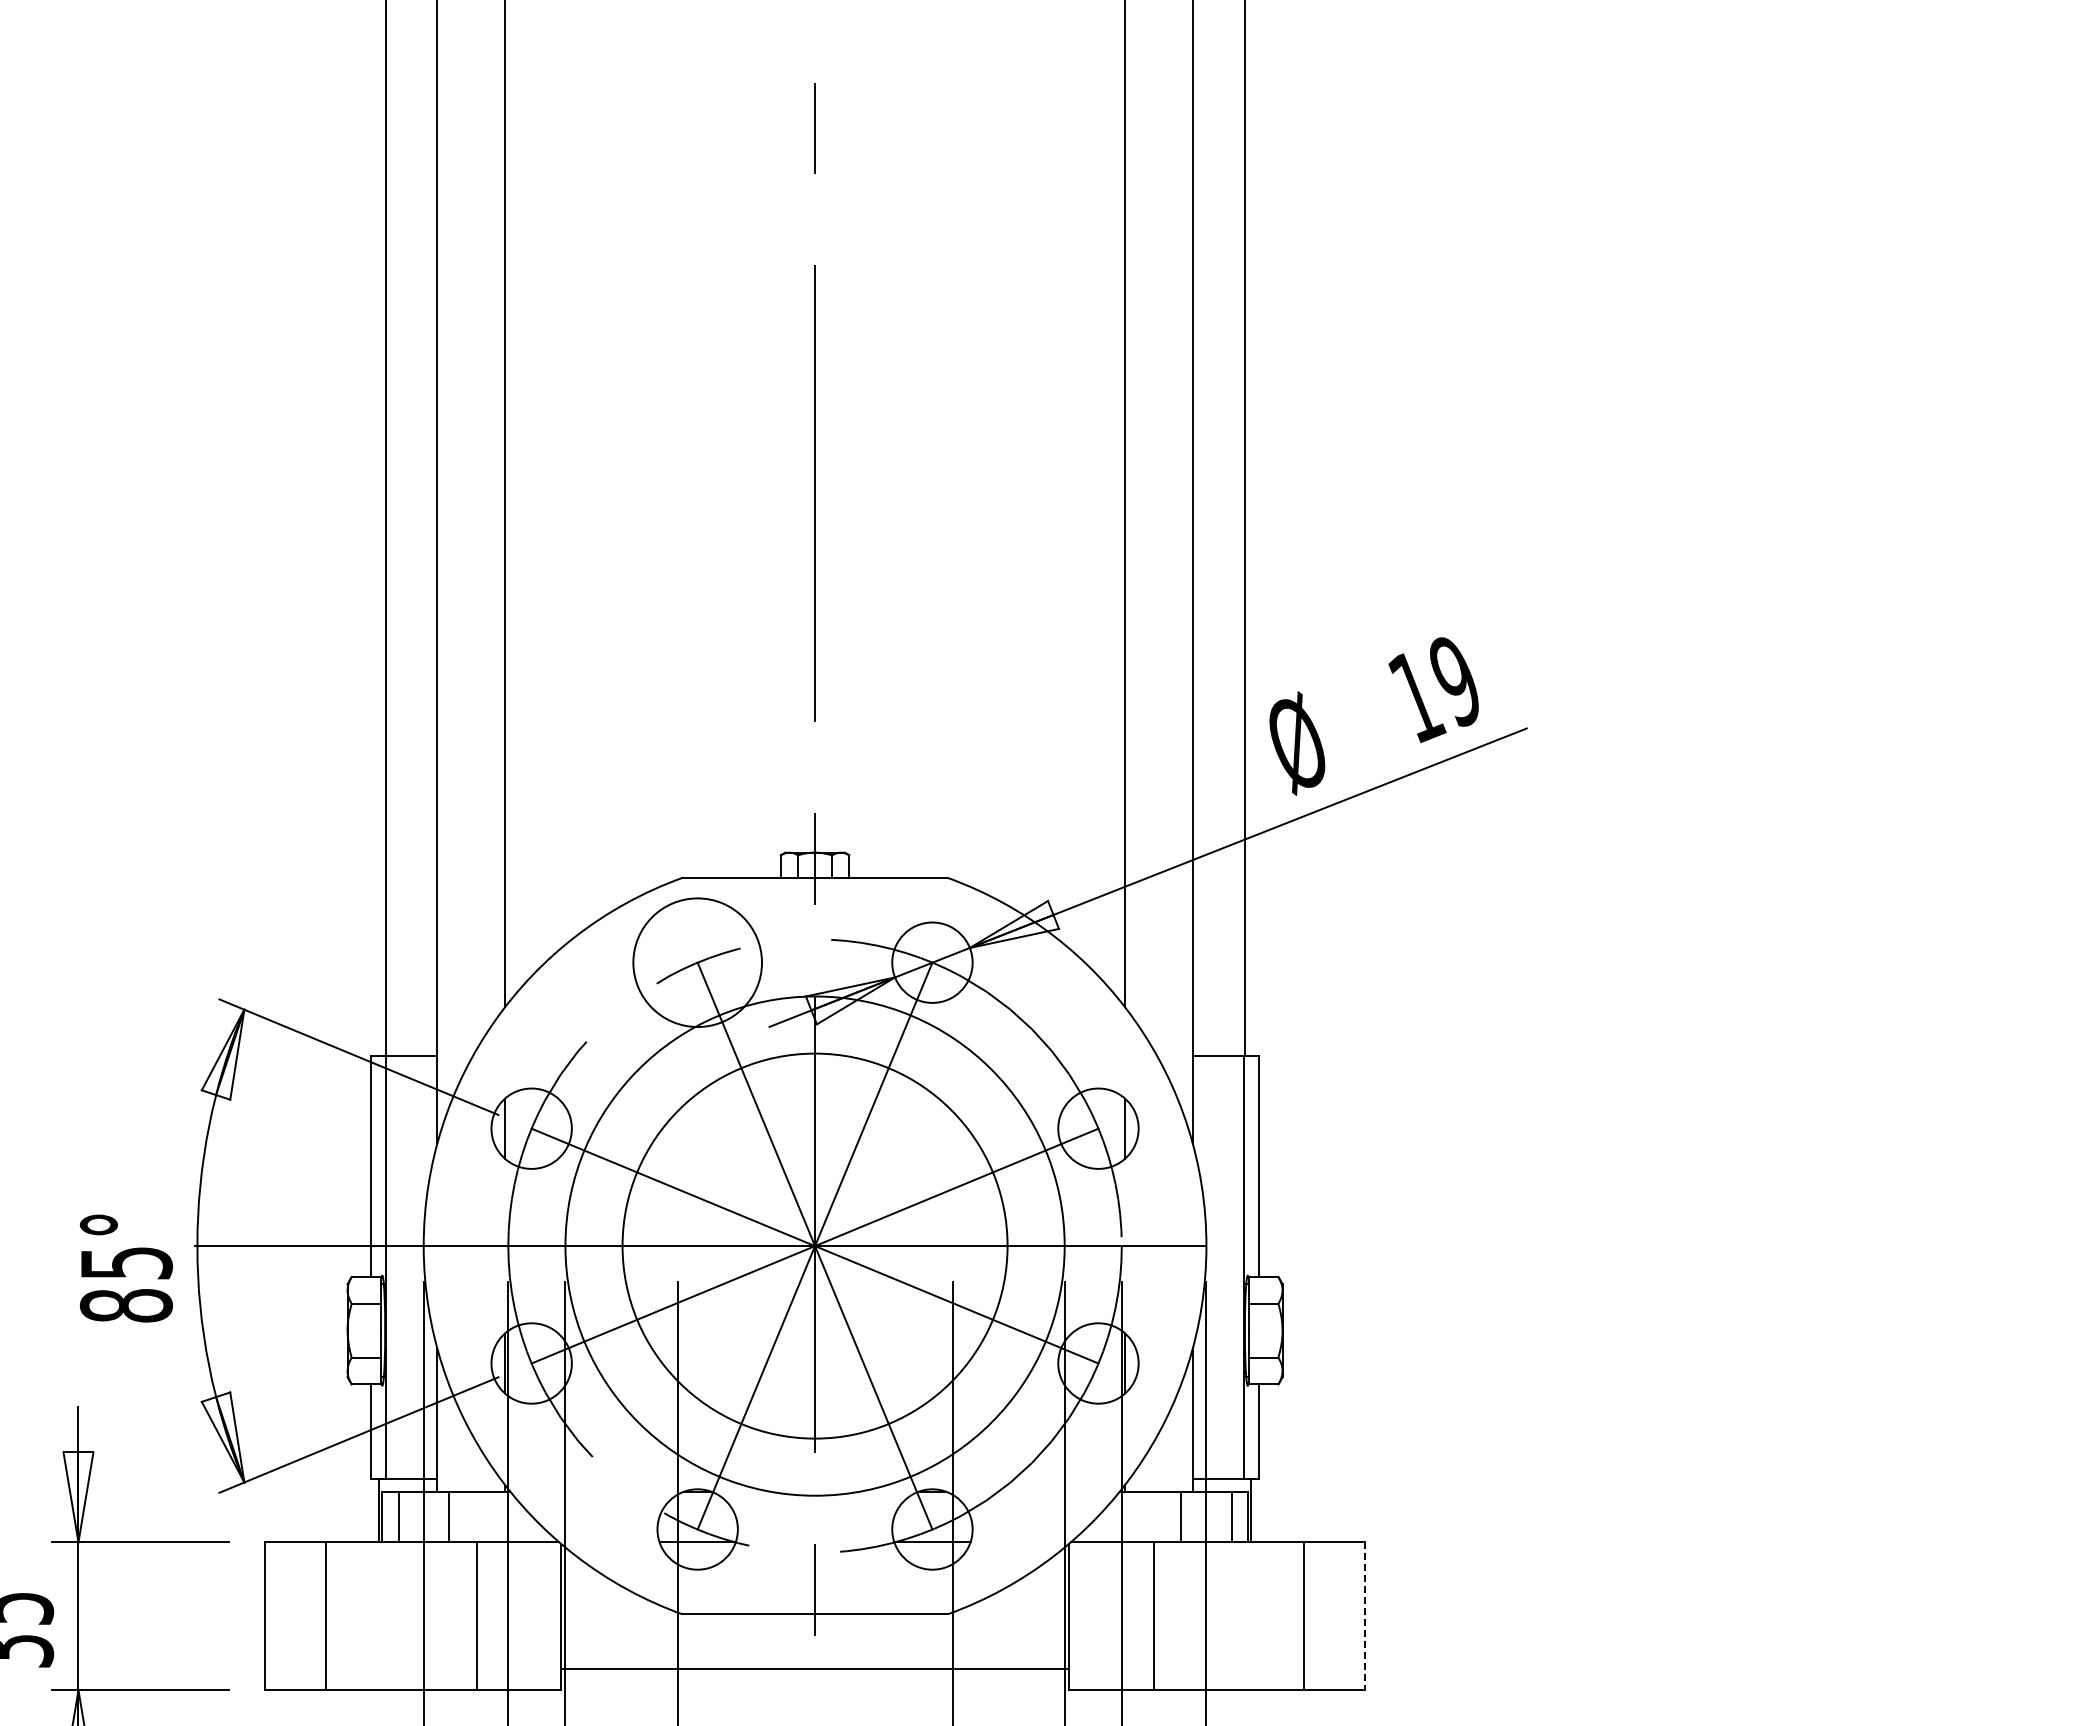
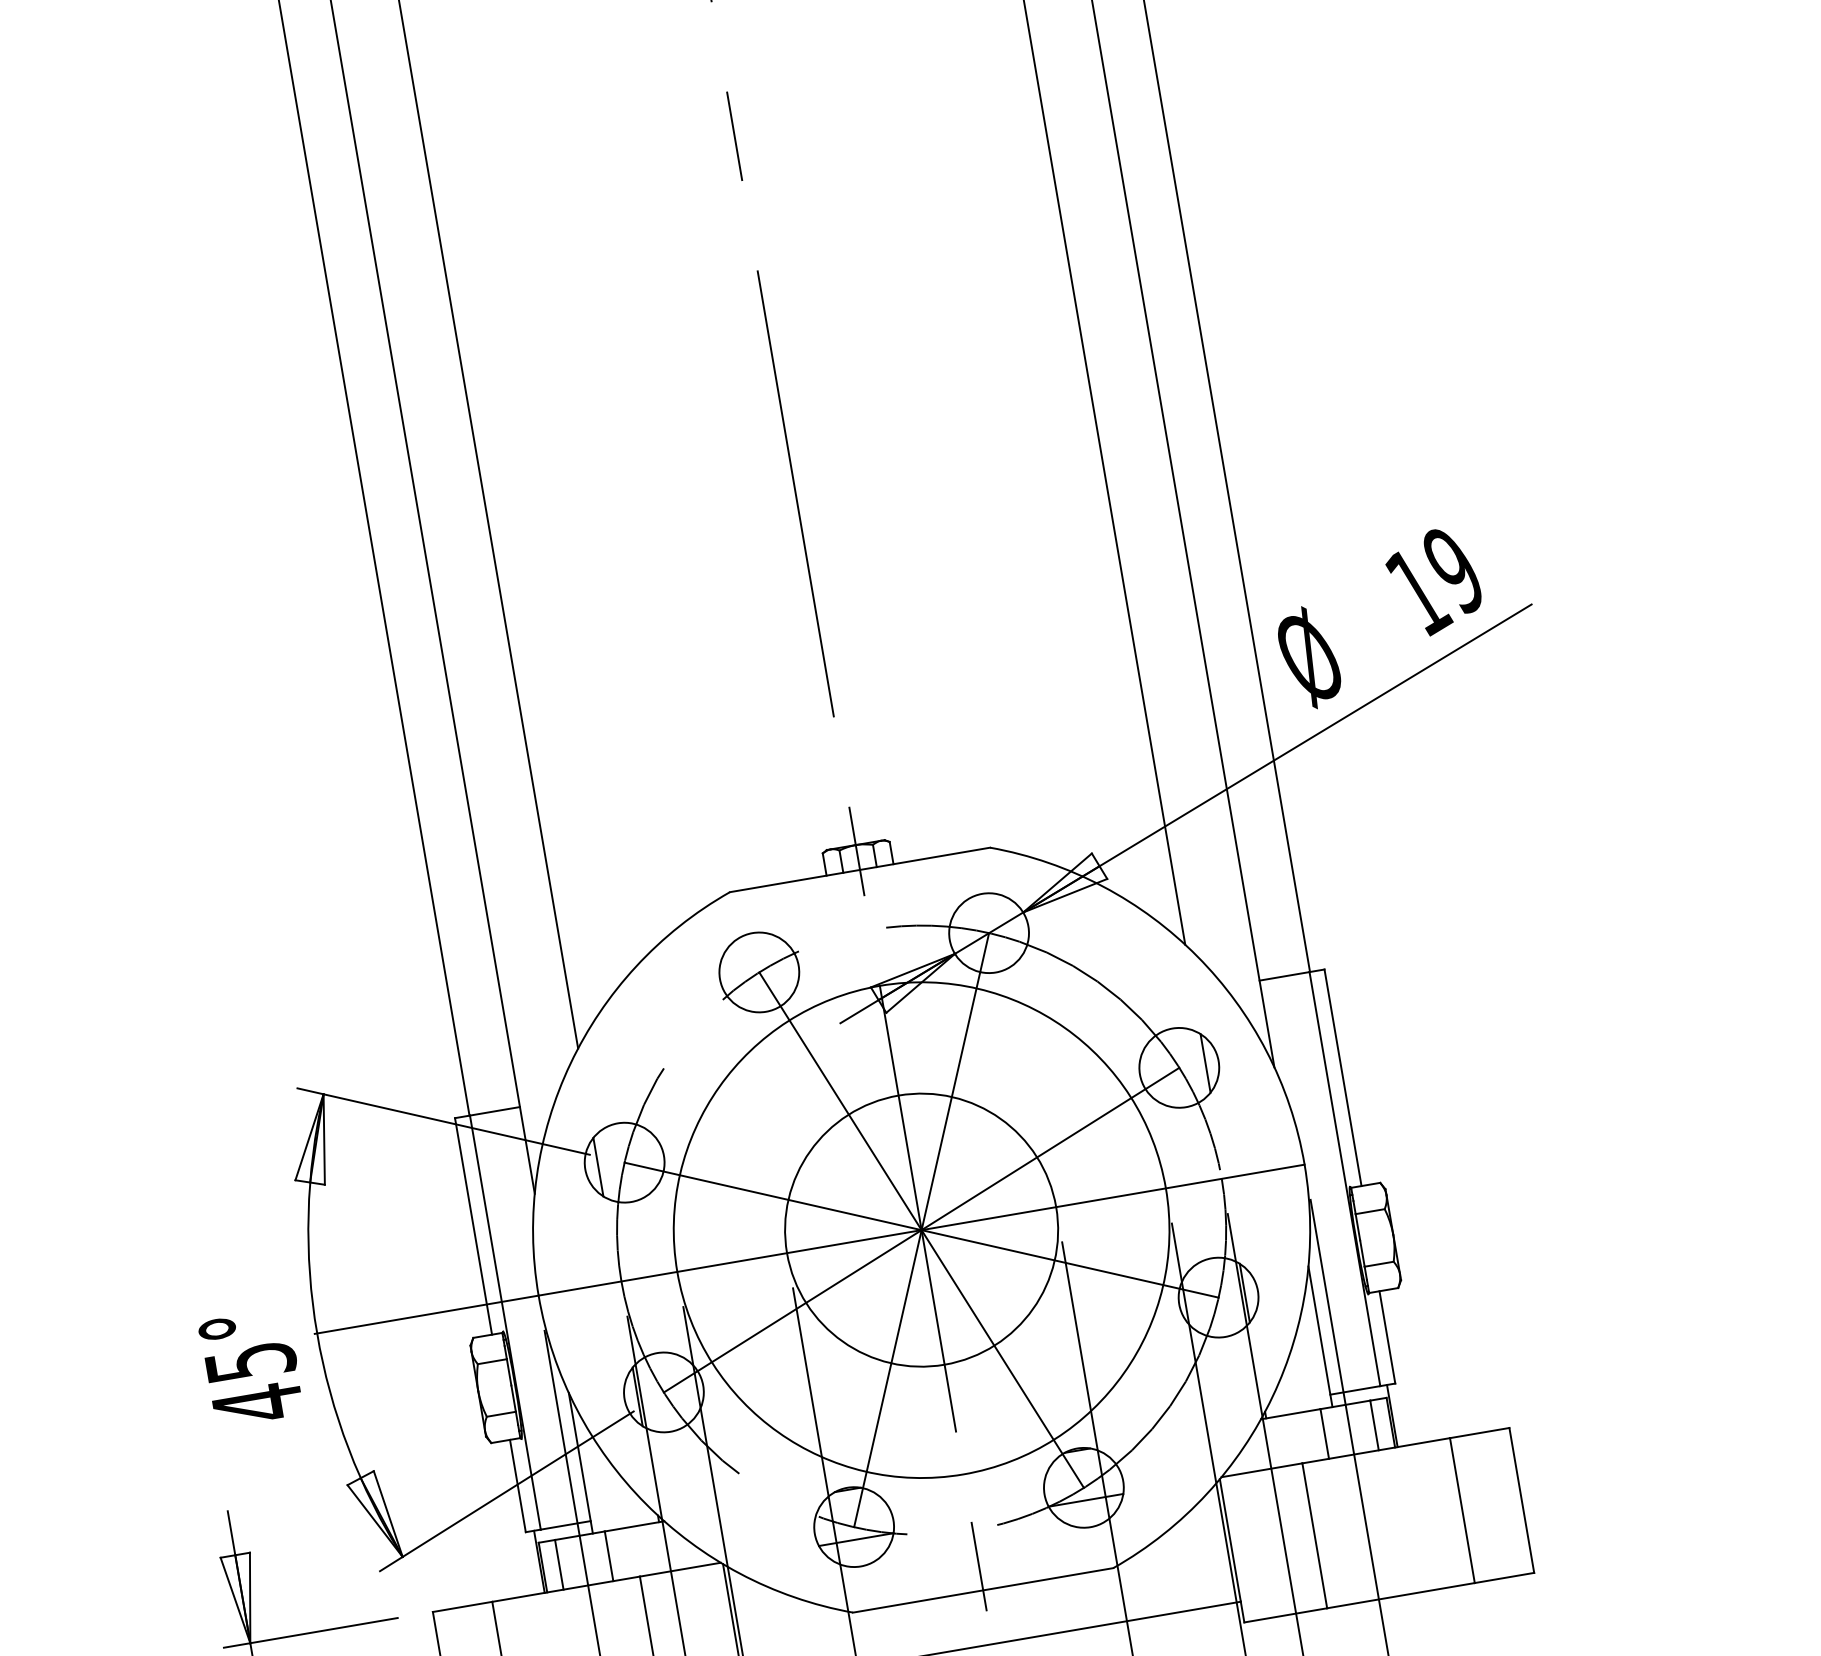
circle: (697, 962) -> (759, 972), size x0.62
circle: (814, 1245) -> (920, 1229), size x0.71
text: (126, 1305) -> (257, 1403), 85° -> 45°
line: (1365, 1616) -> (1522, 1500), dashed -> solid

